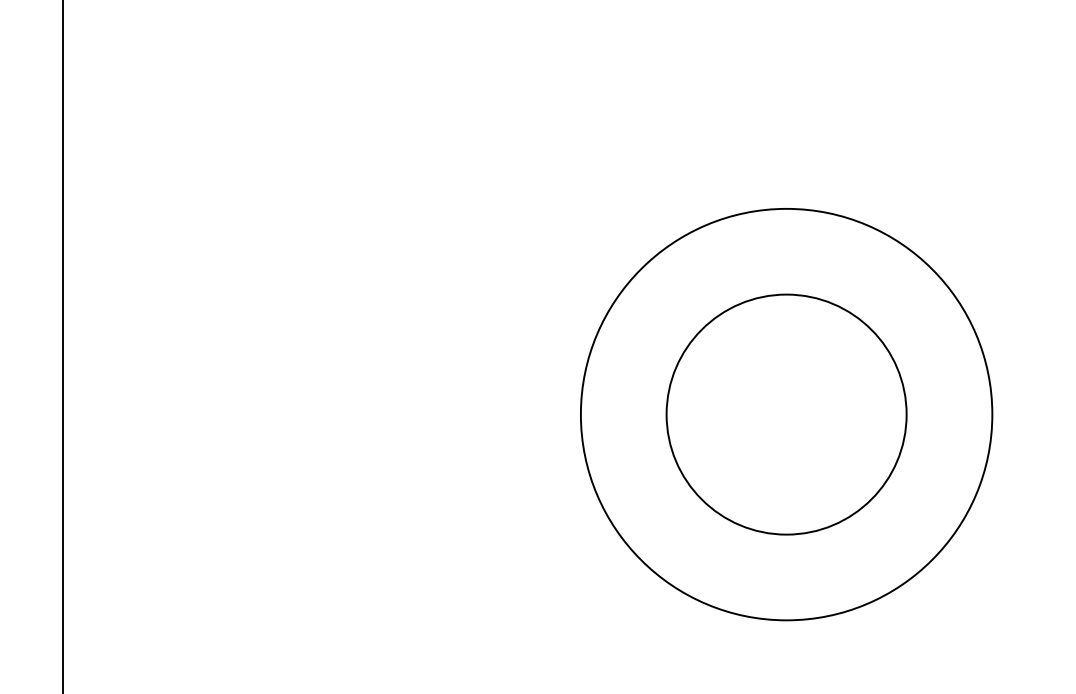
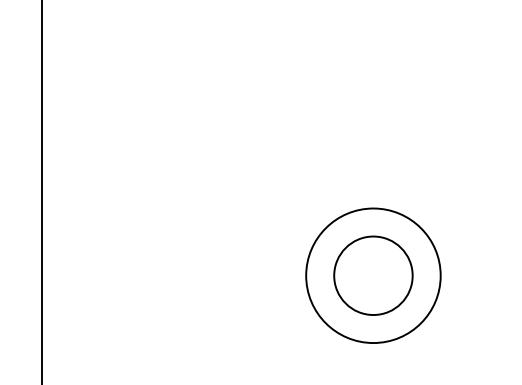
circle: (786, 414) -> (373, 275), size x0.71
circle: (786, 414) -> (373, 275), size x0.71

